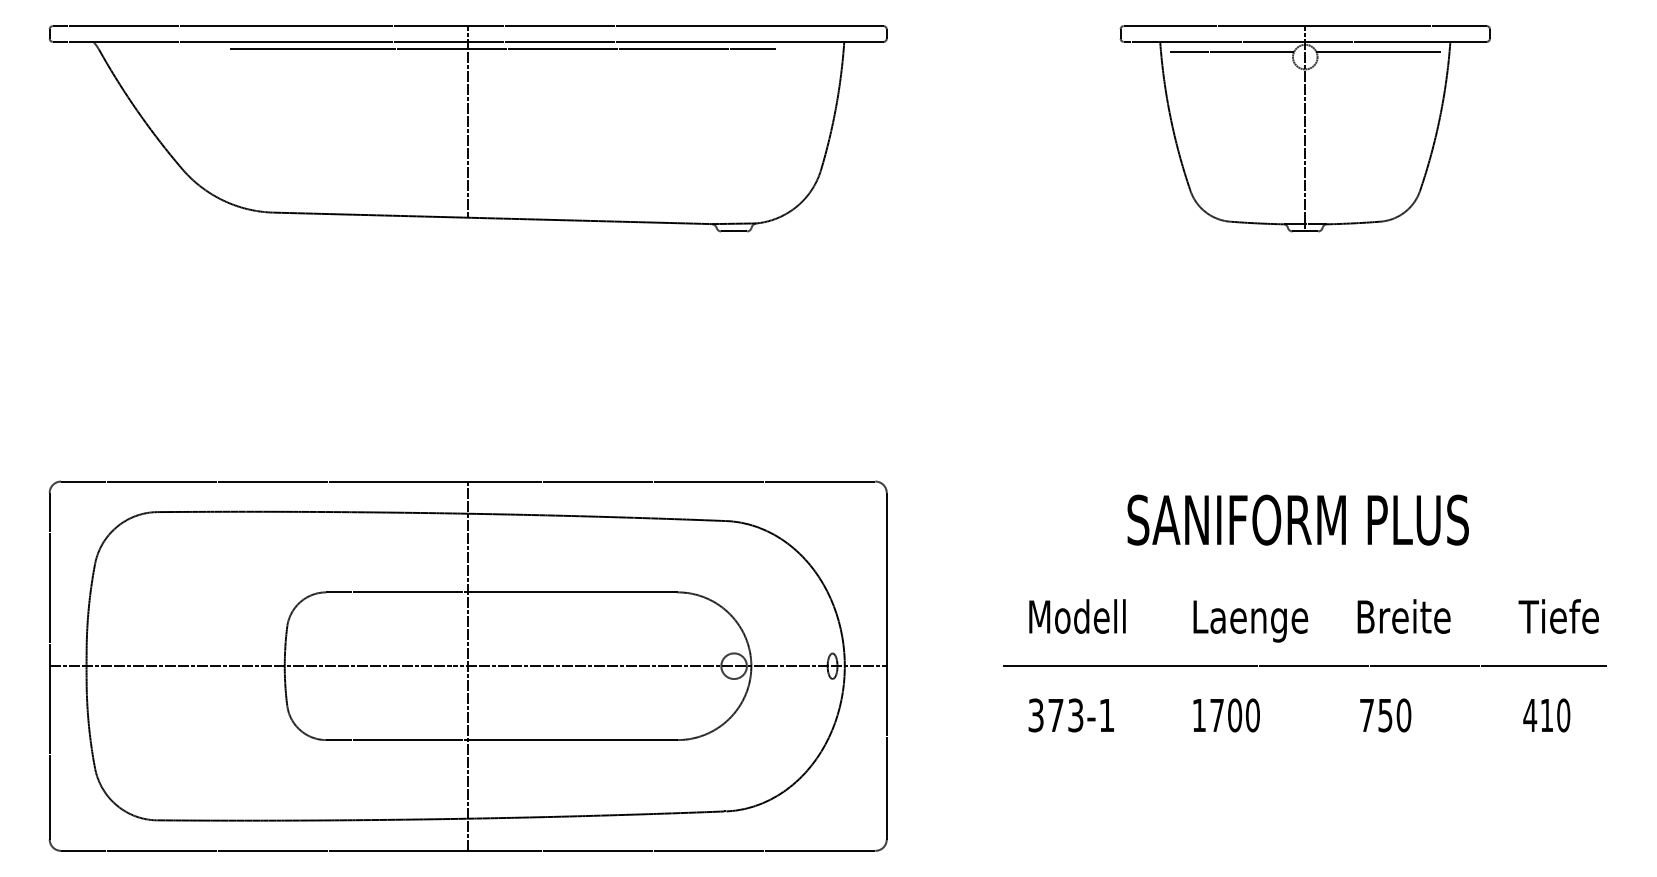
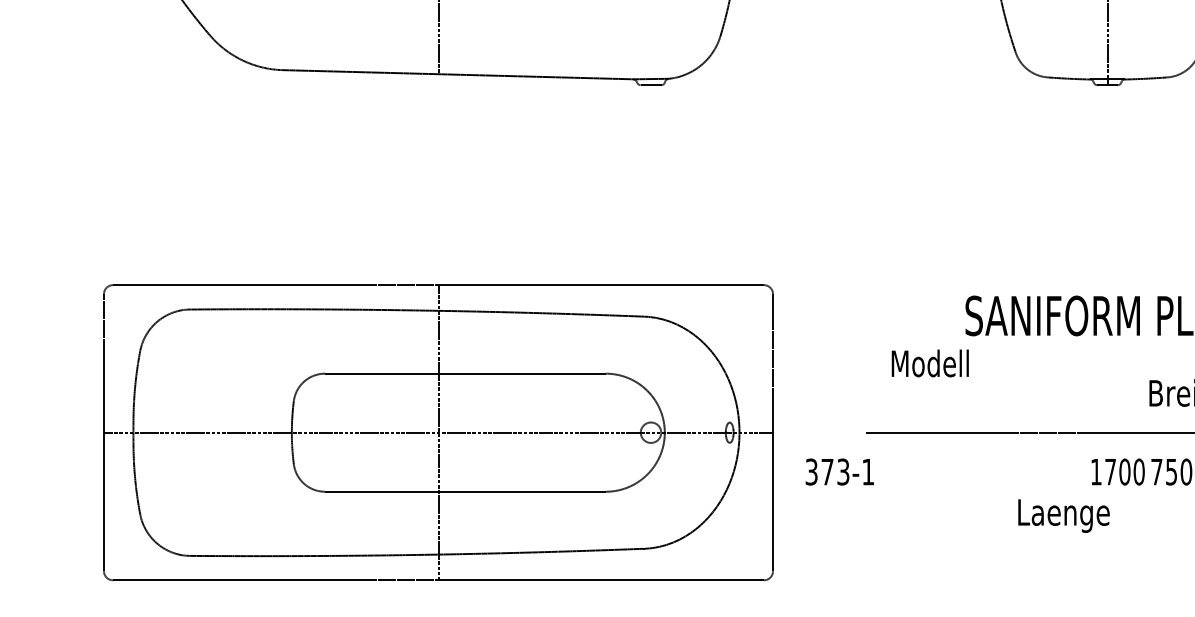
text: (1077, 616) -> (930, 363), moved
text: (1250, 621) -> (1063, 516), moved
text: (1070, 715) -> (839, 472), moved
text: (1226, 715) -> (1118, 472), moved

